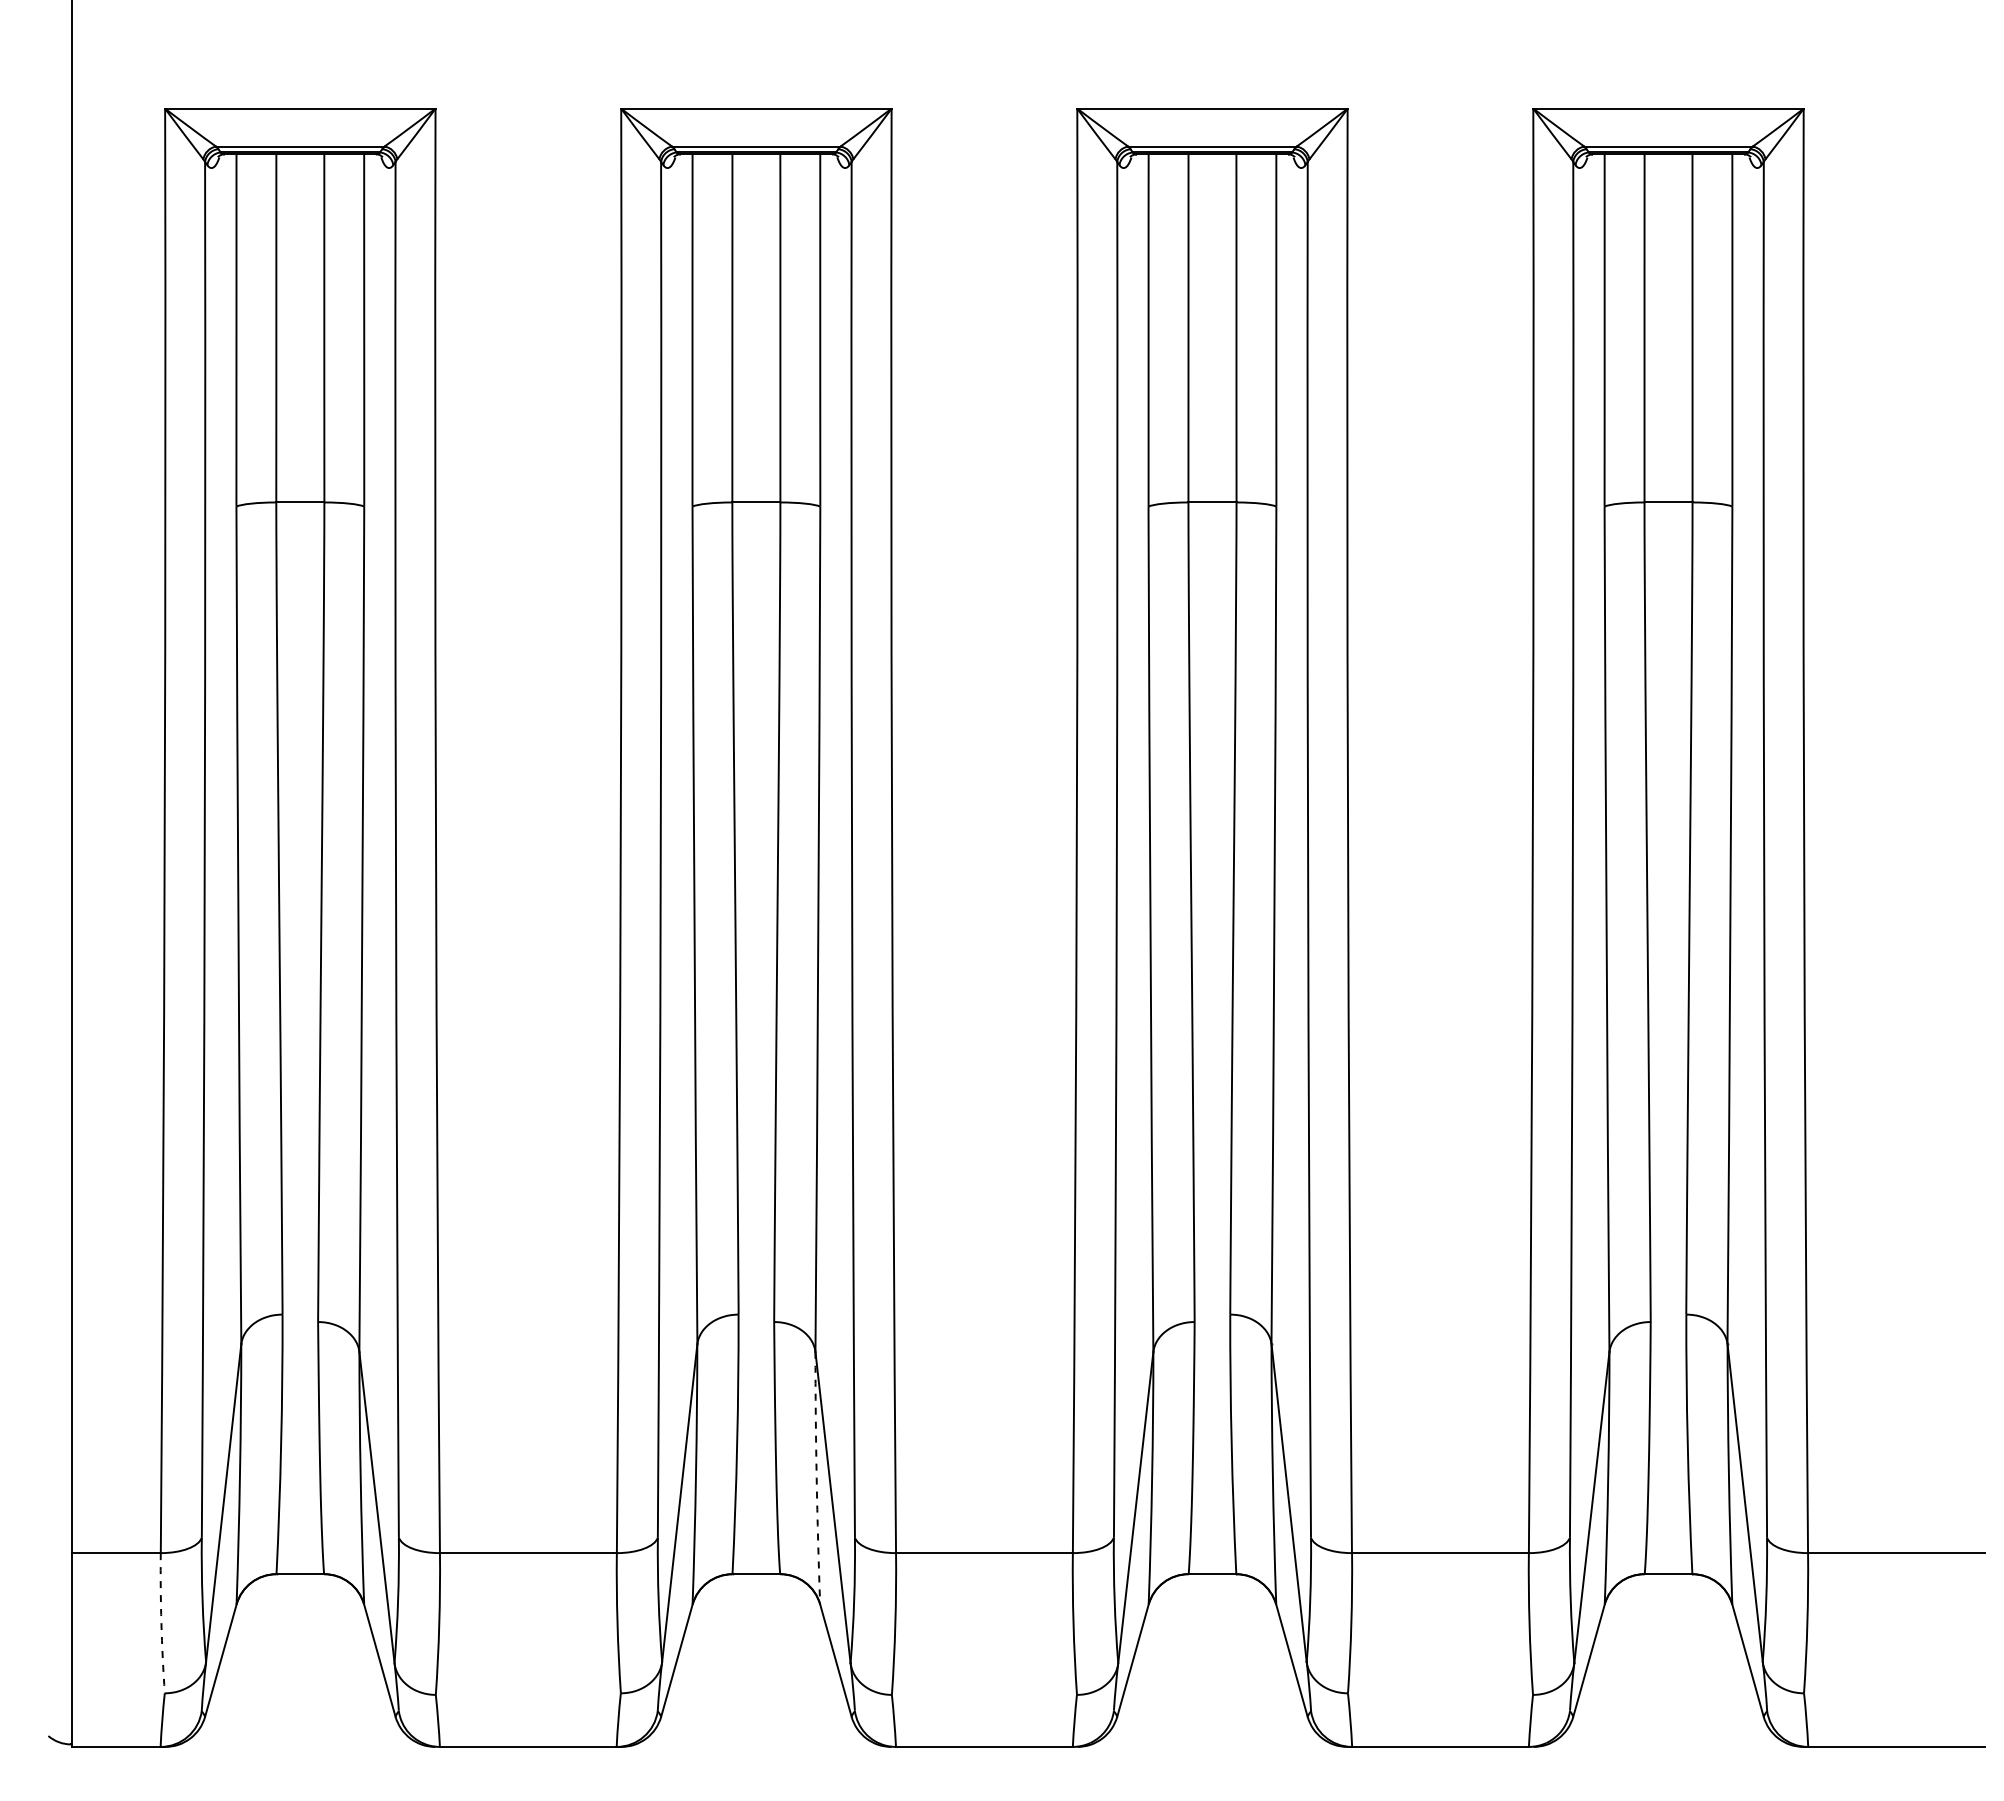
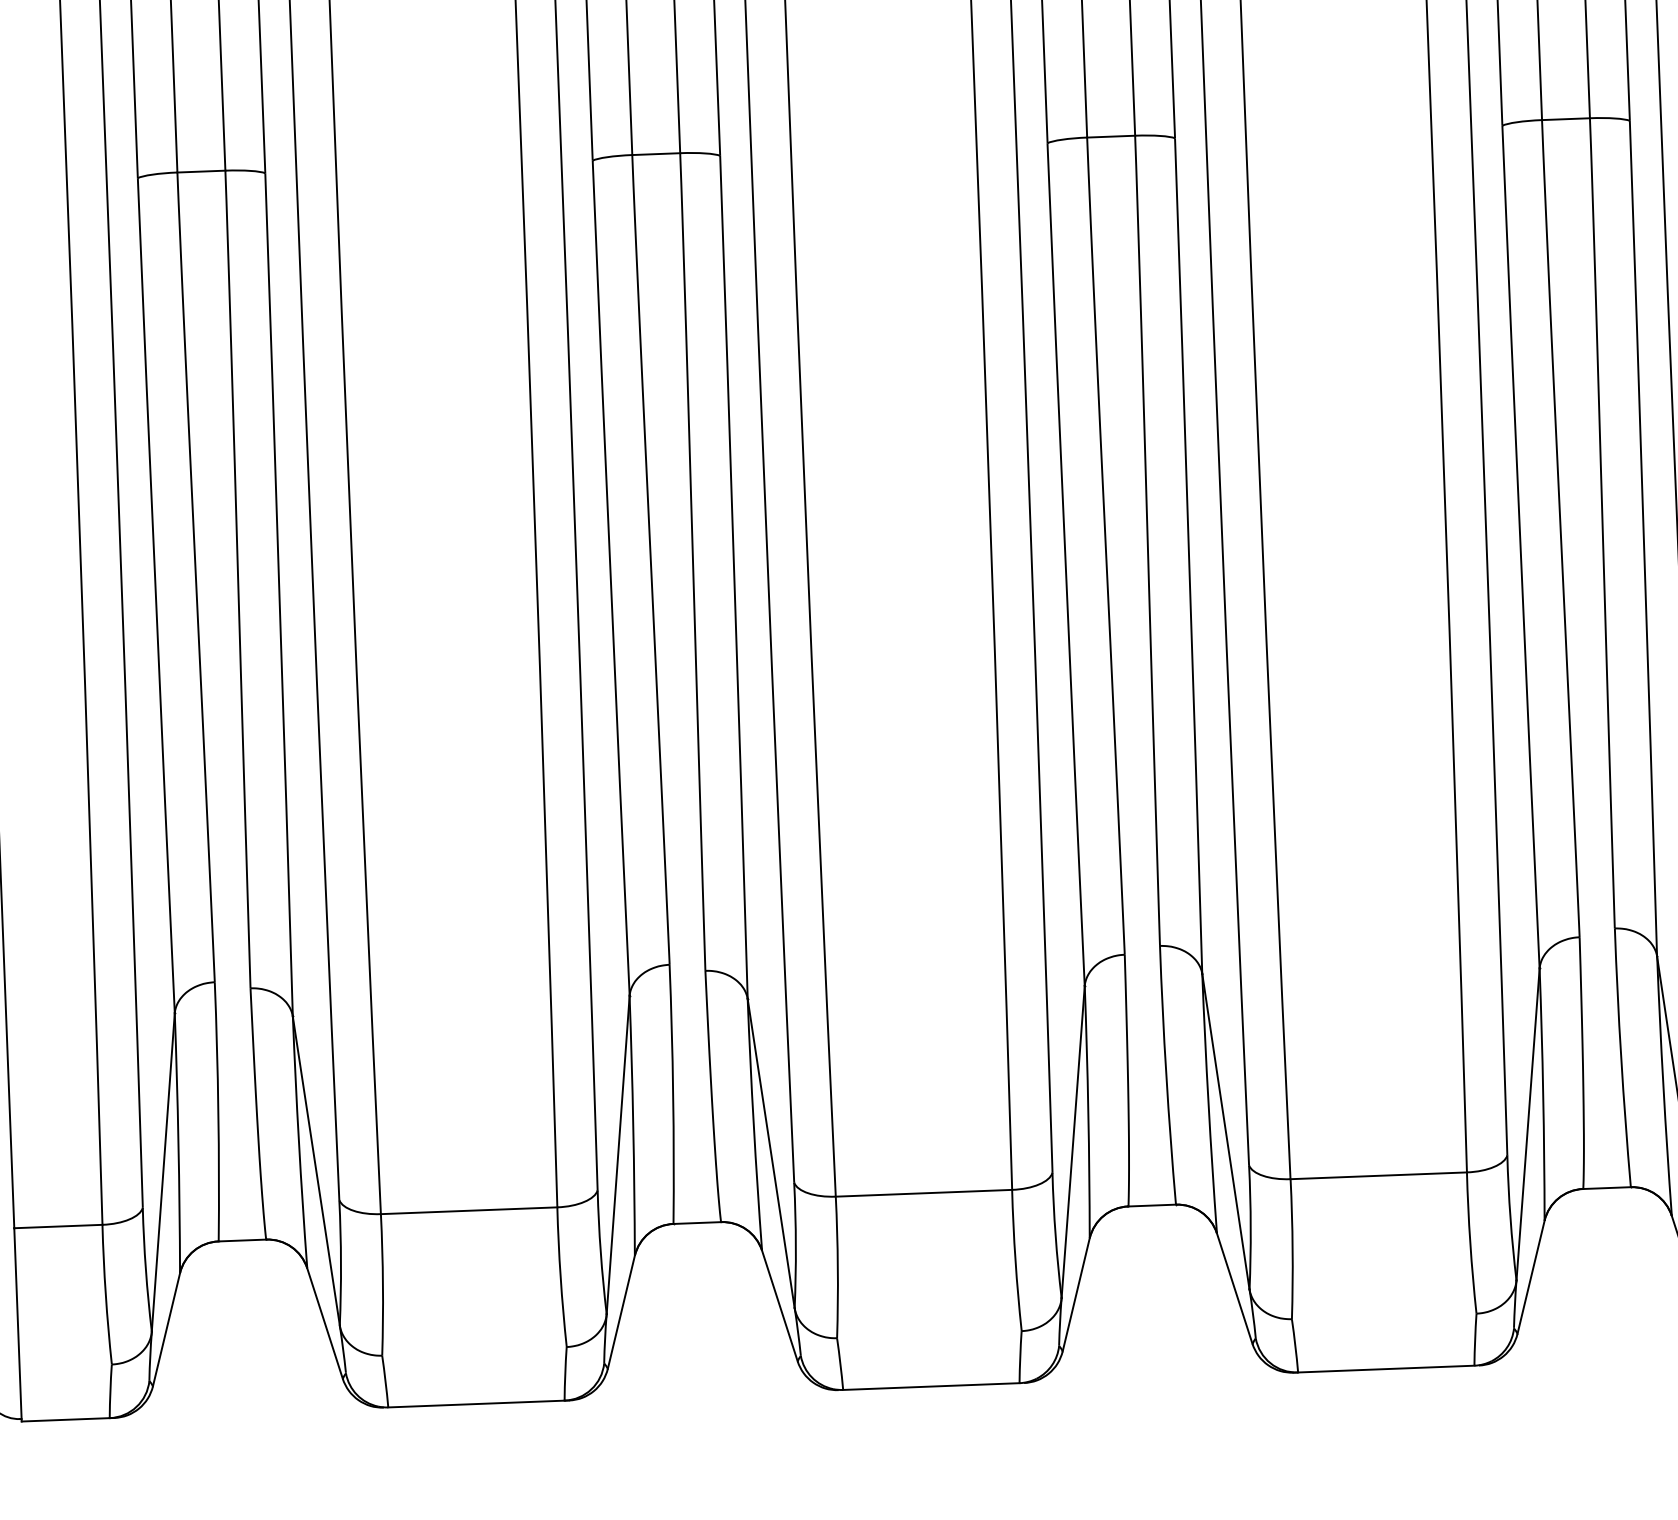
arc: (816, 1478) -> (753, 1125), dashed -> solid
arc: (161, 1623) -> (105, 1294), dashed -> solid

